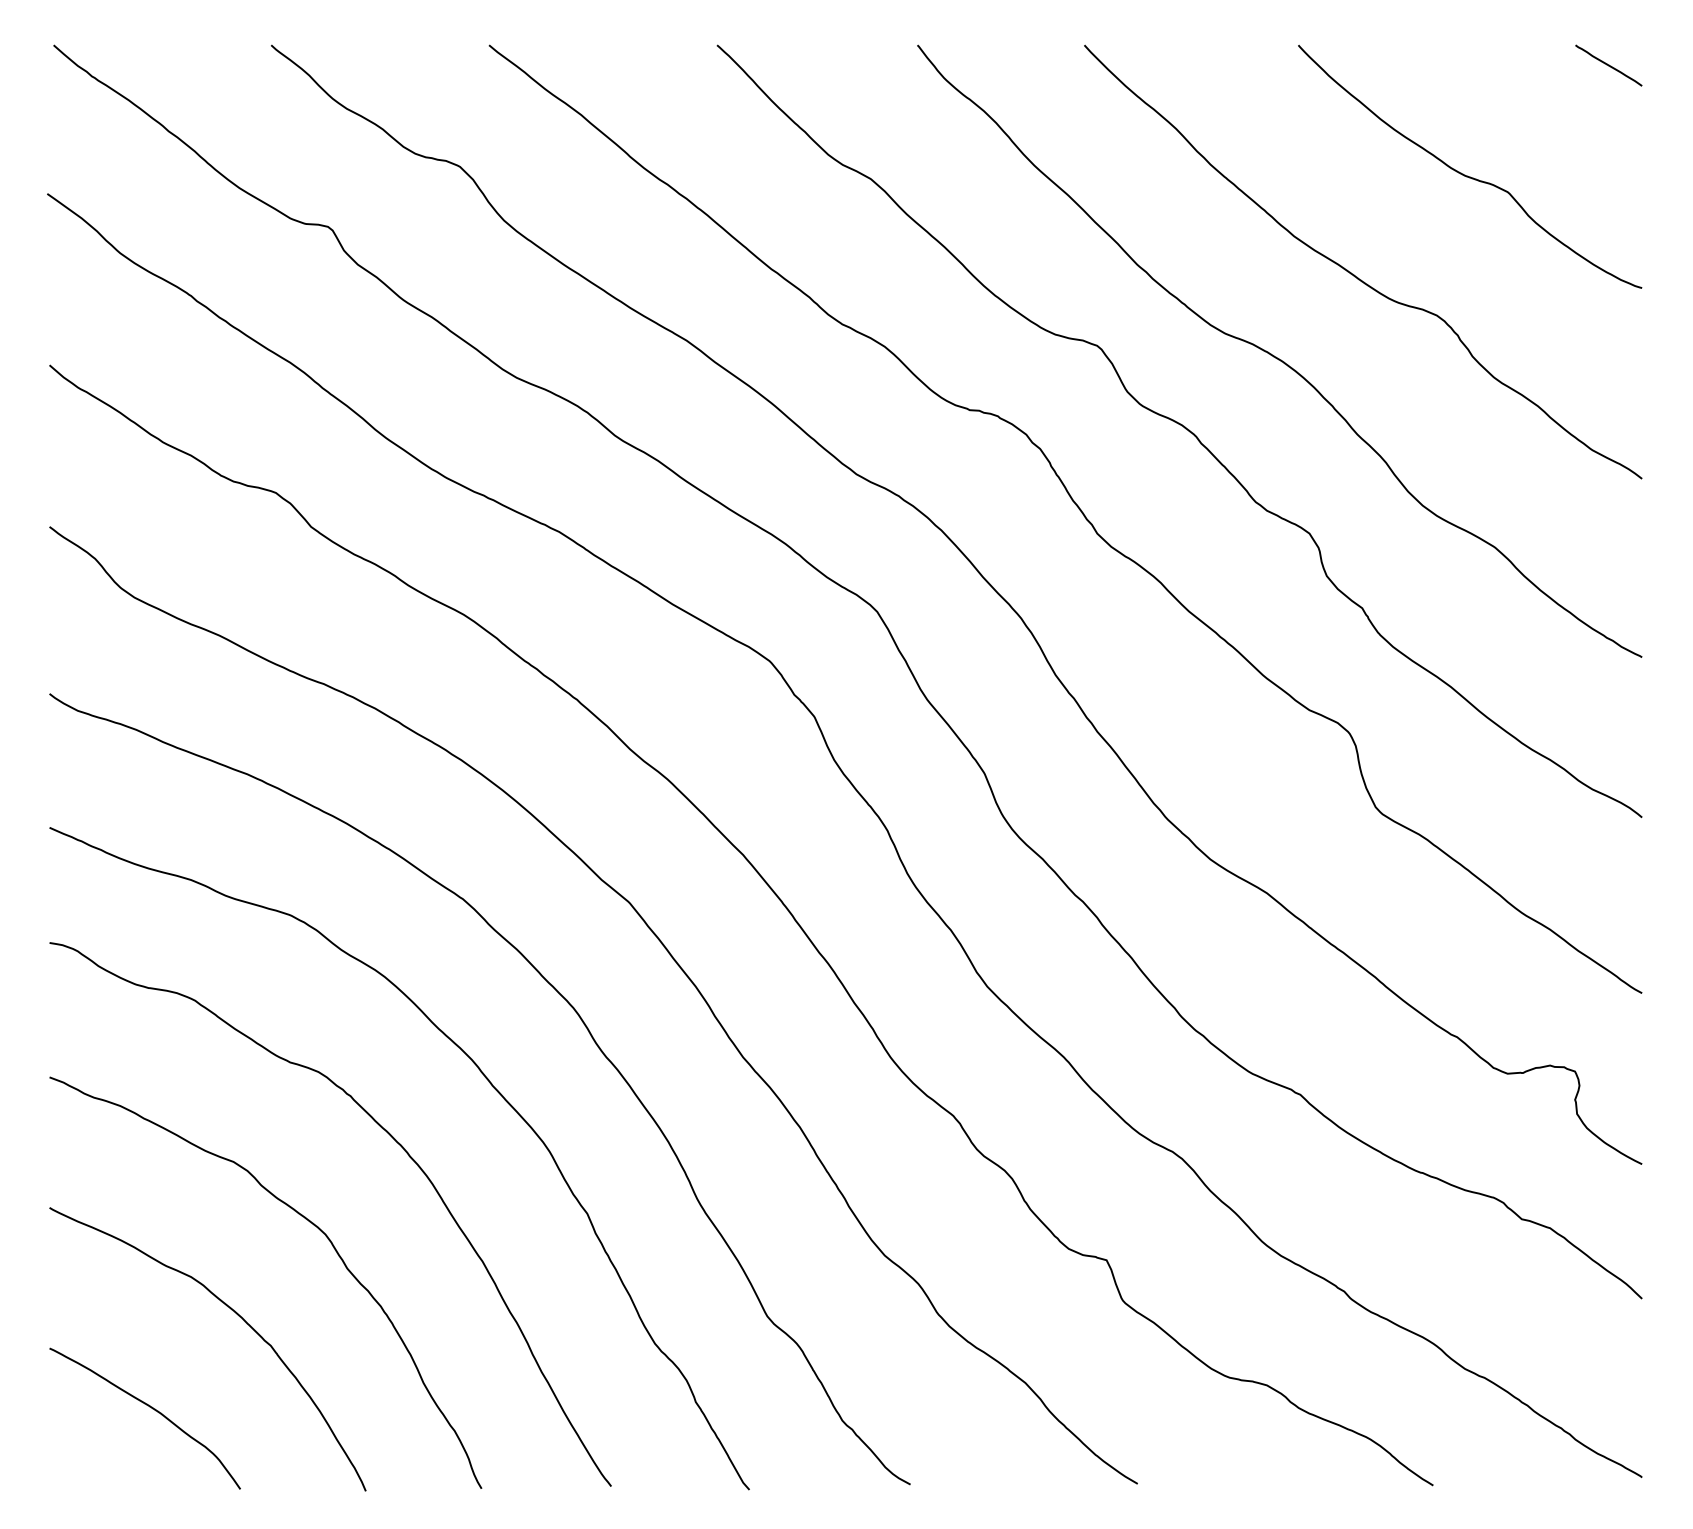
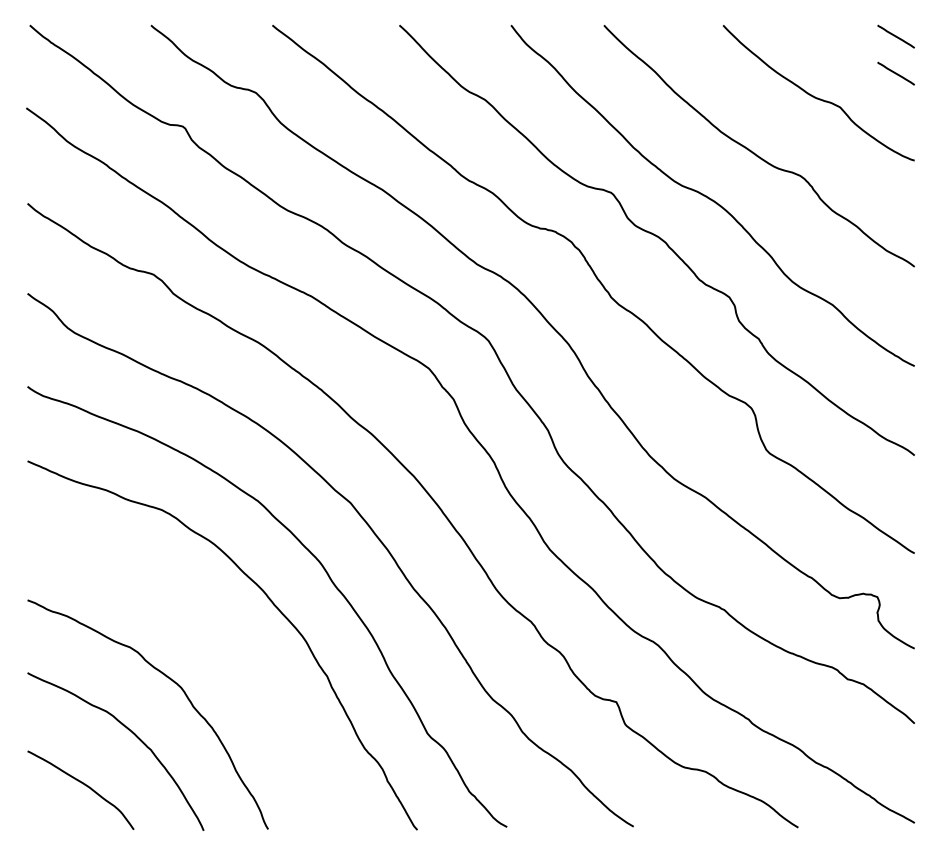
line: (1607, 131) -> (895, 73), added
curve: (403, 1151) -> (224, 641), removed

